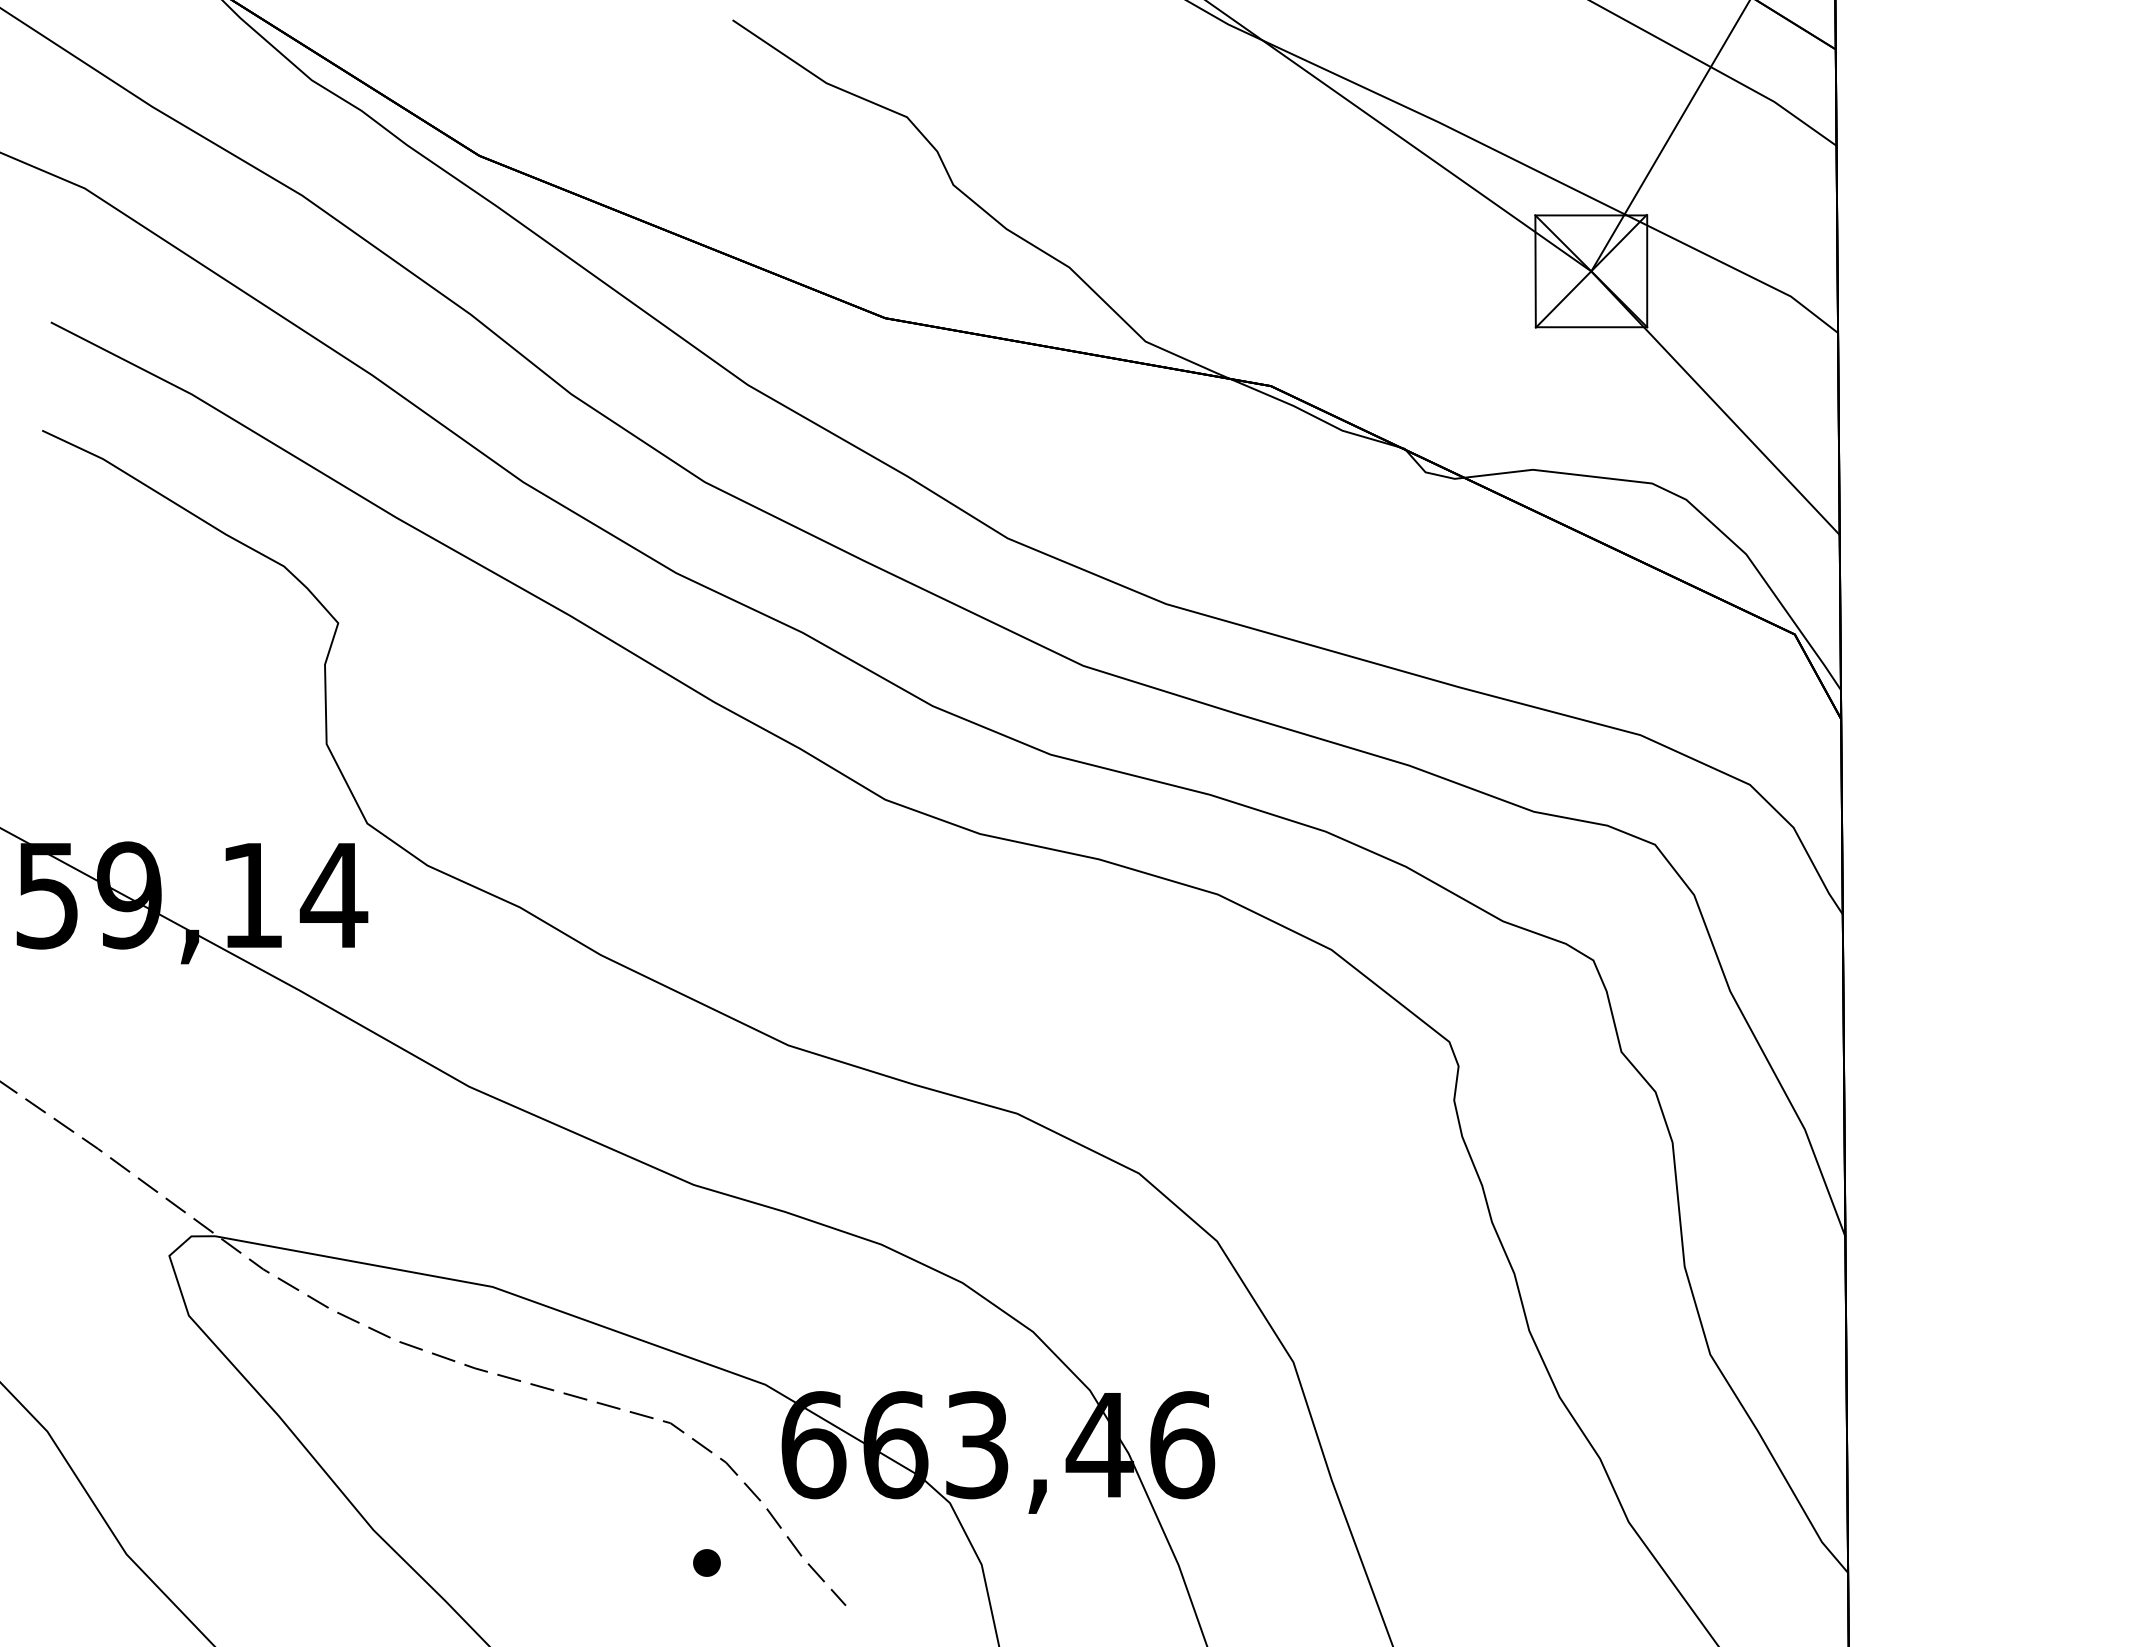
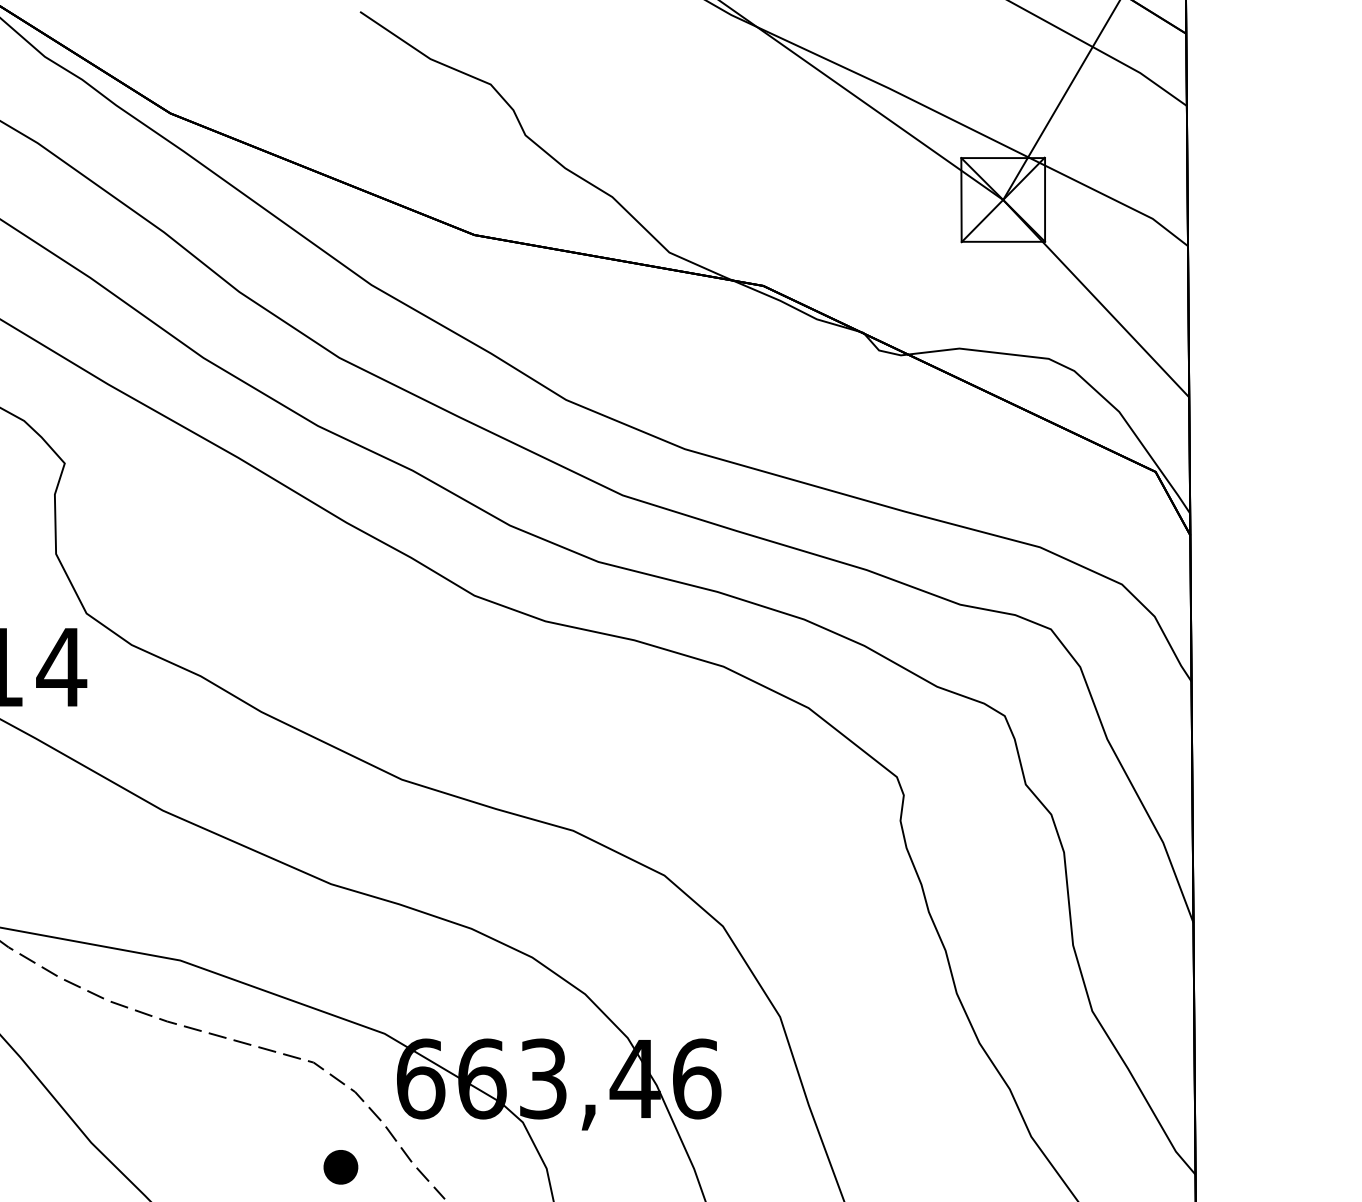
part: (706, 1562) -> (340, 1166), size x1.67

